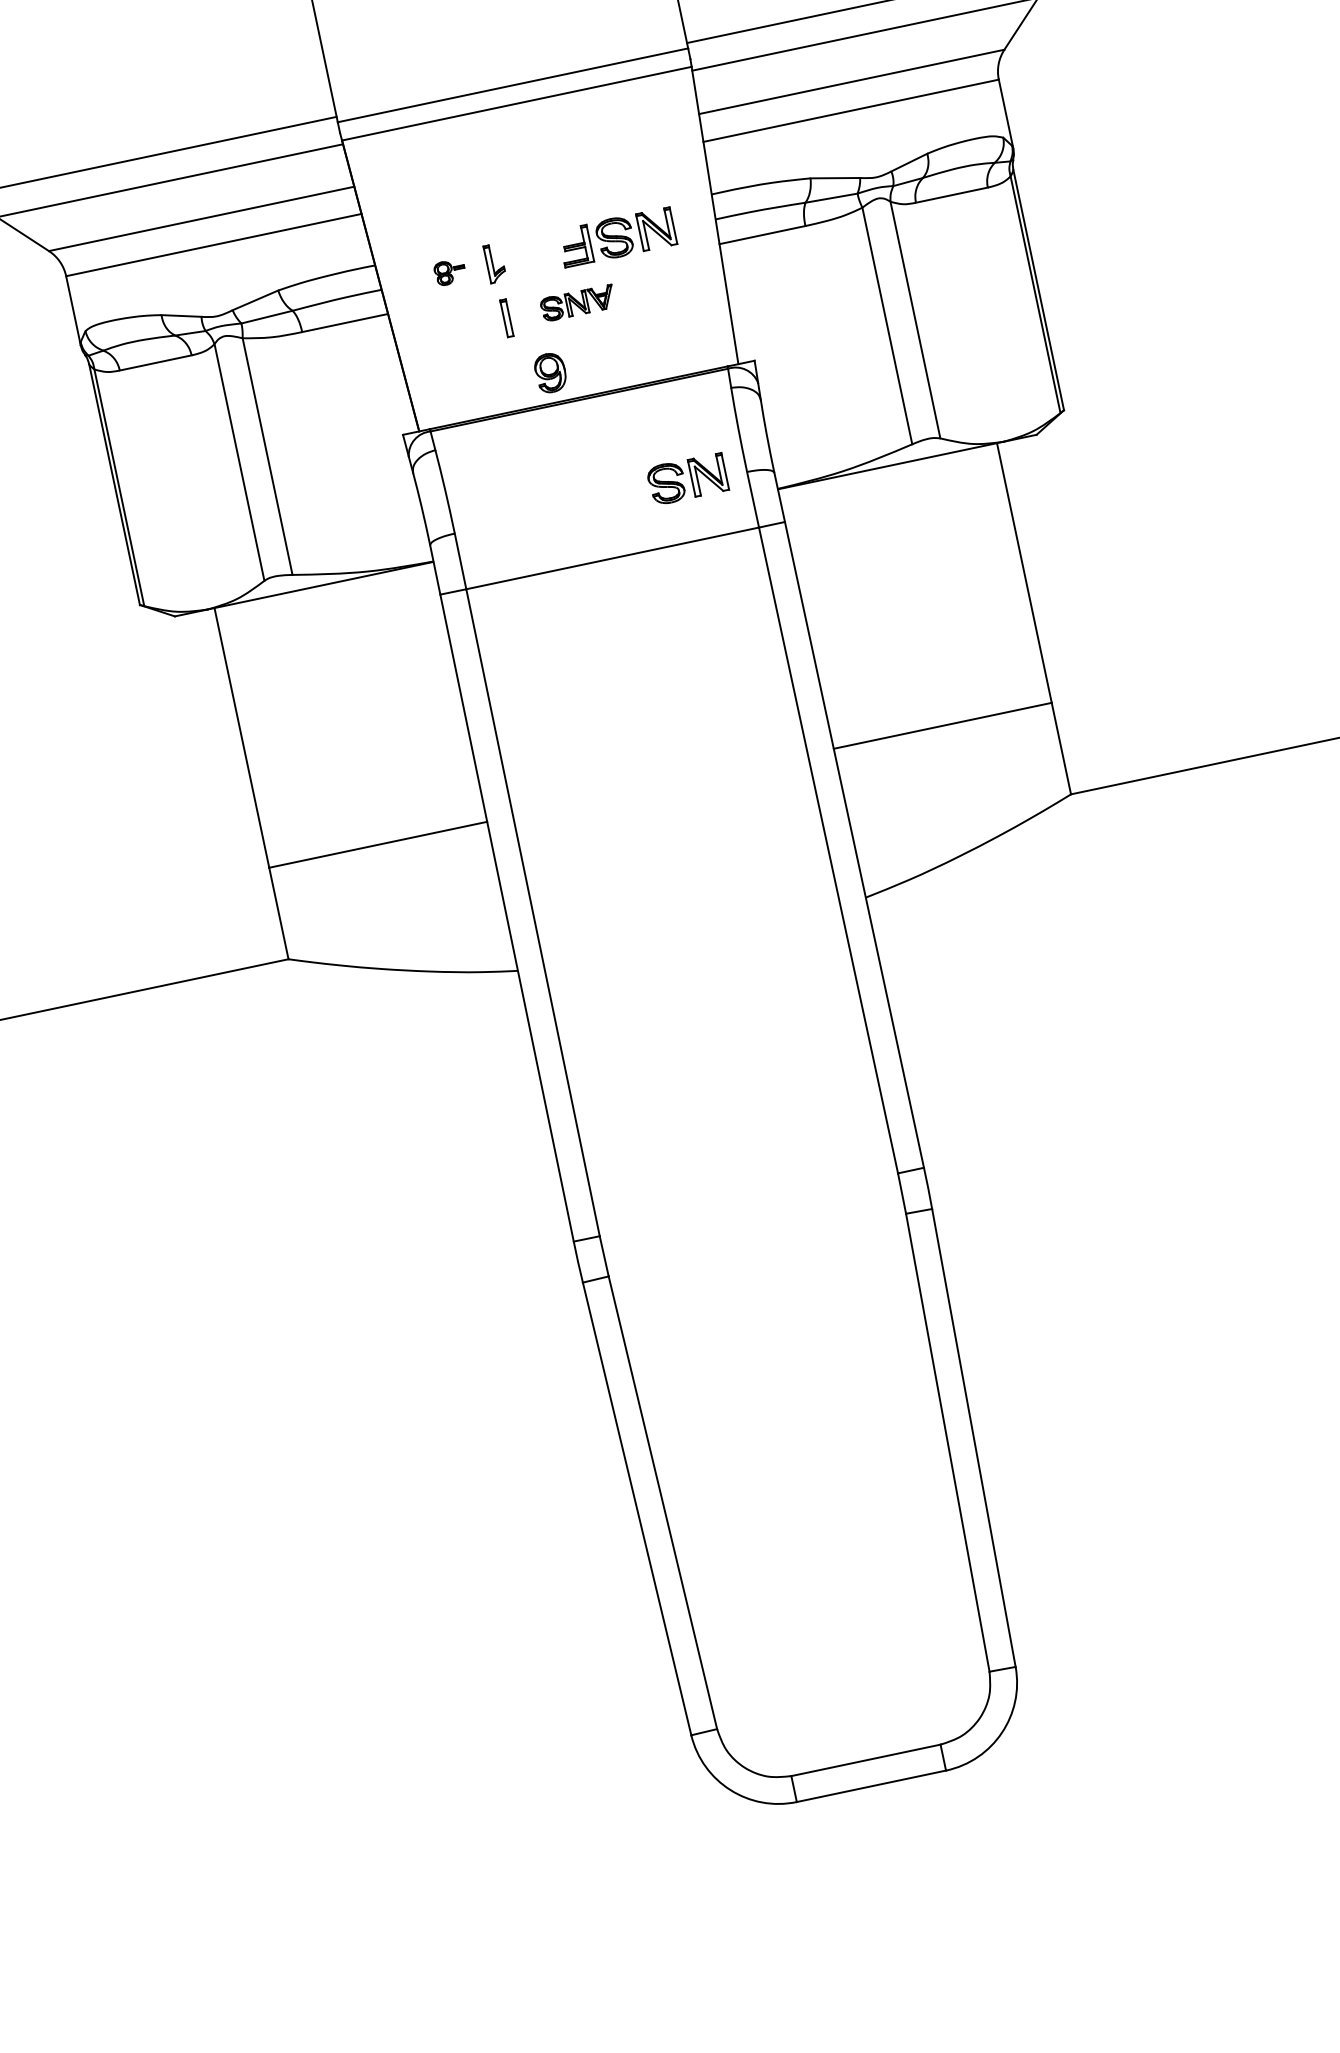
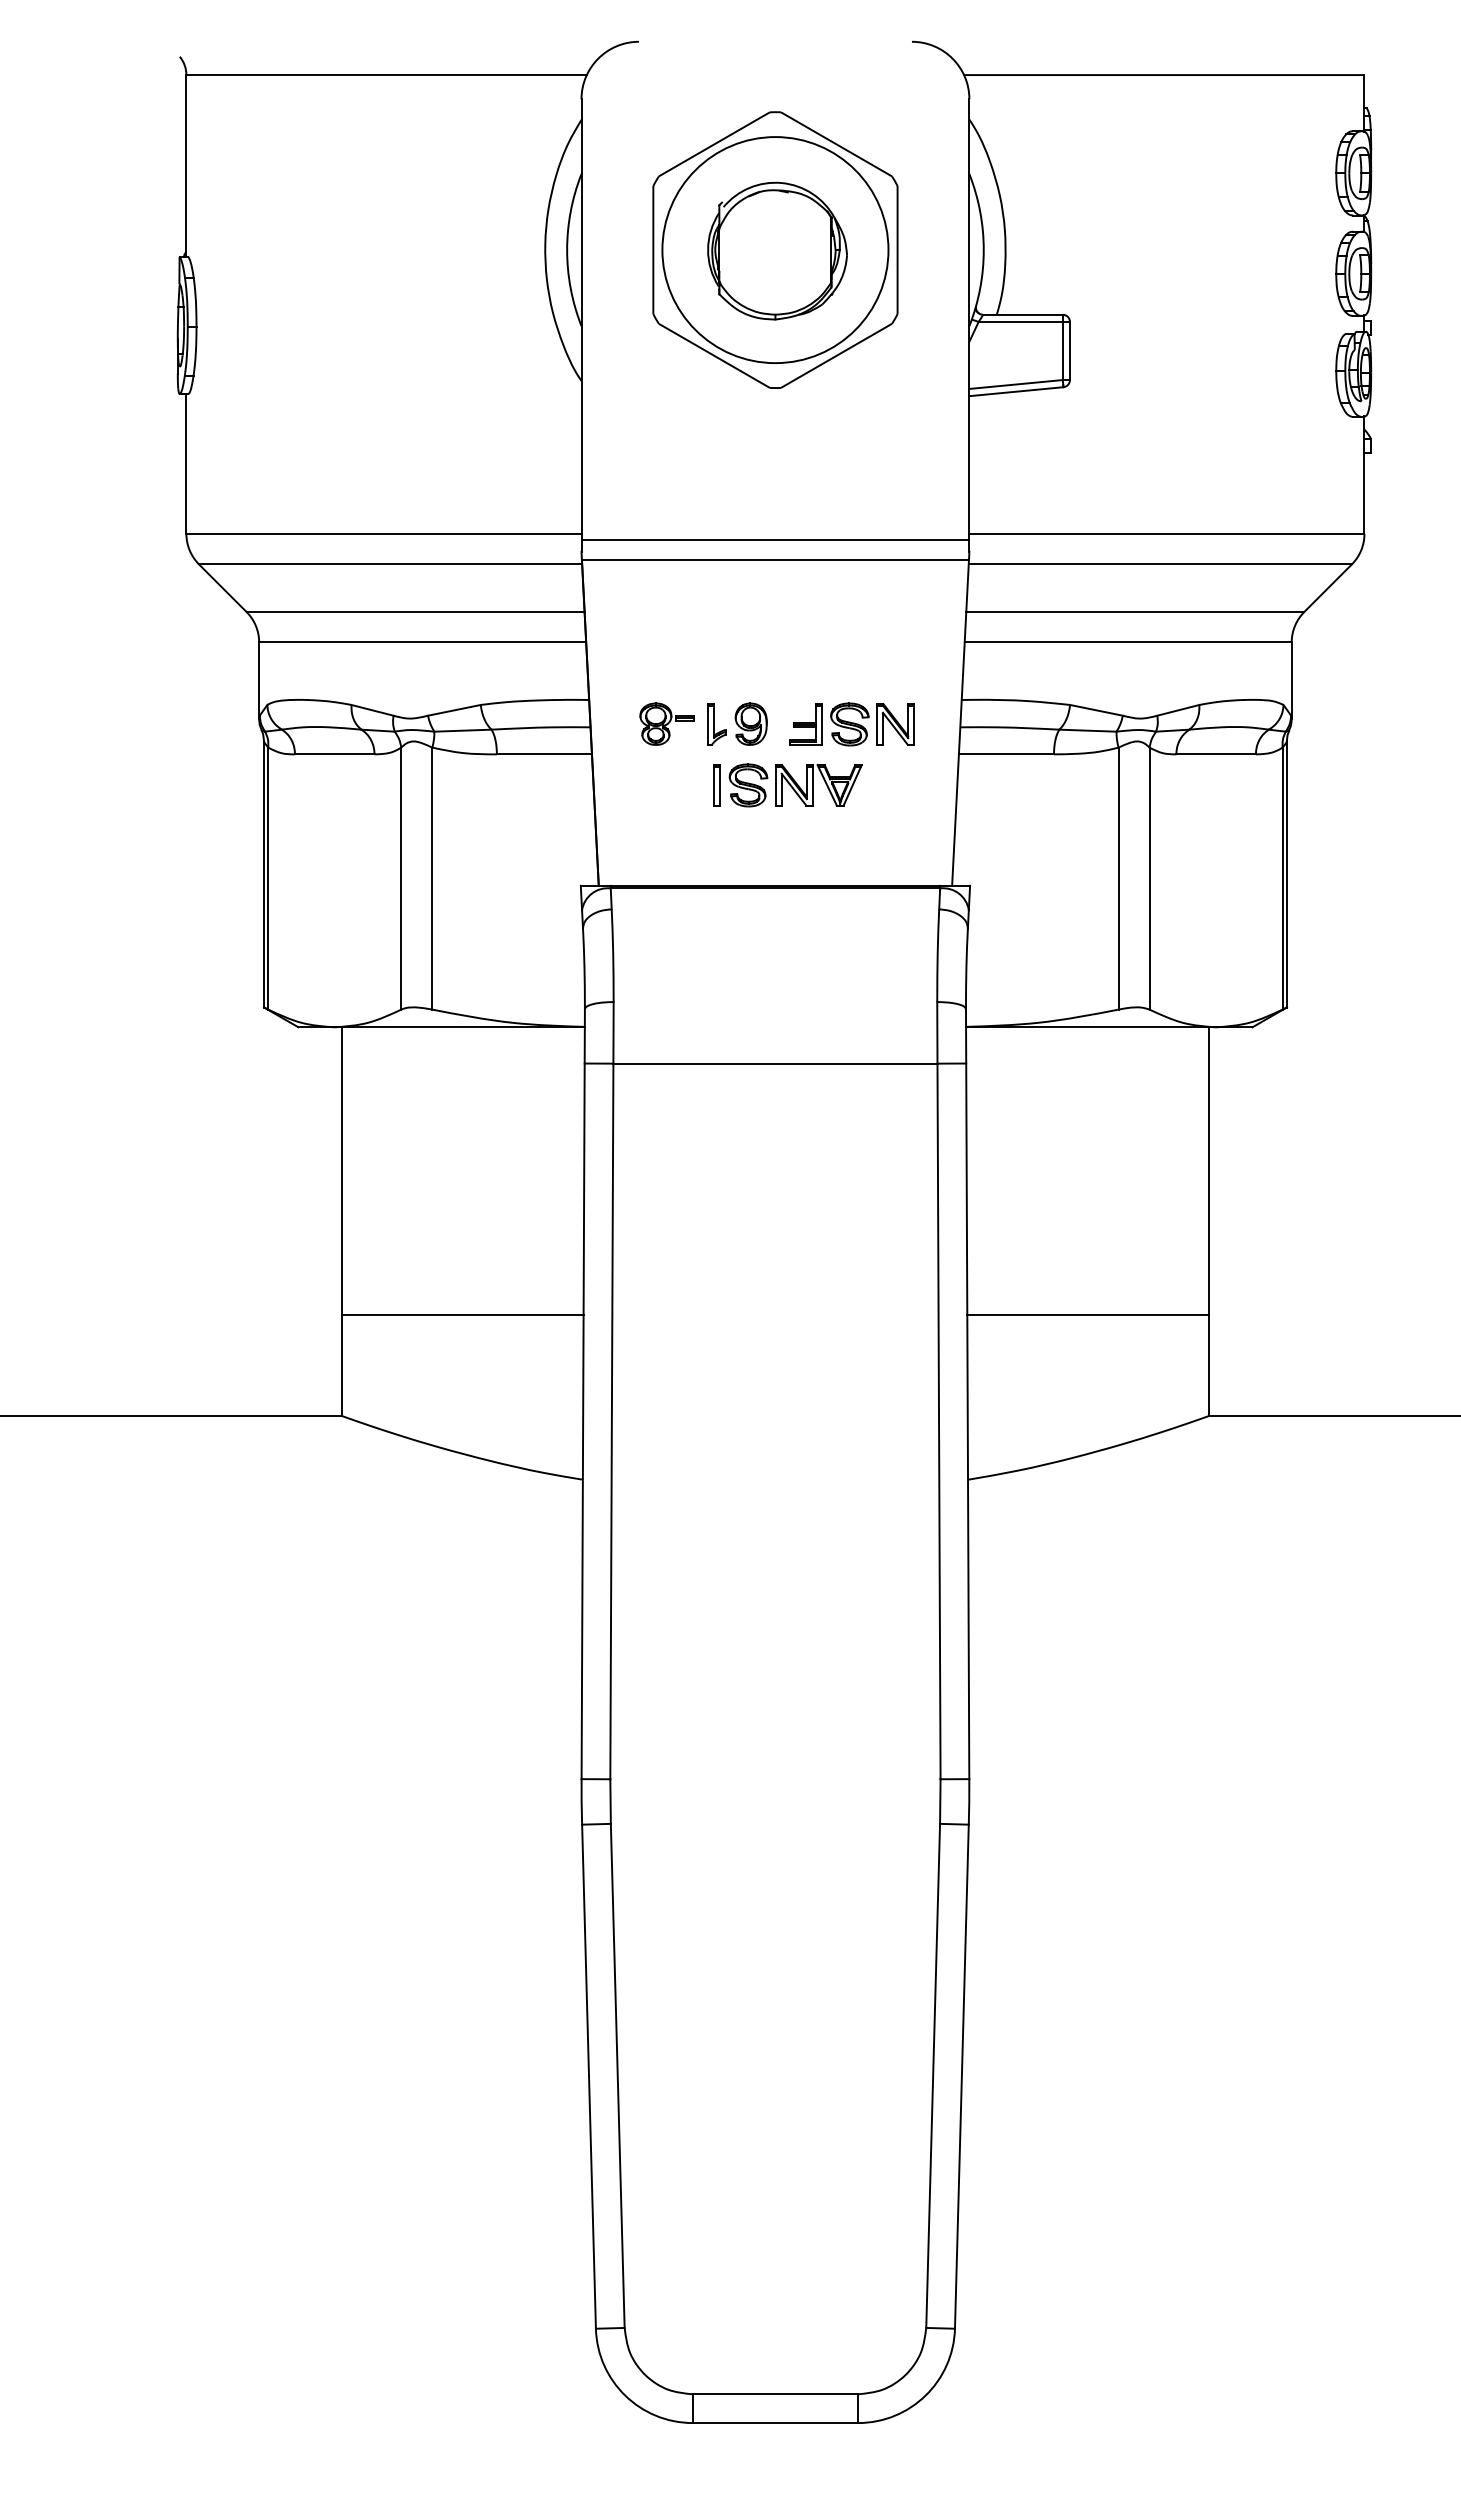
part: (449, 271) -> (666, 723), size x1.67
part: (577, 303) -> (795, 785), size x1.67
part: (549, 372) -> (750, 723), moved
part: (687, 479) -> (872, 996), removed

